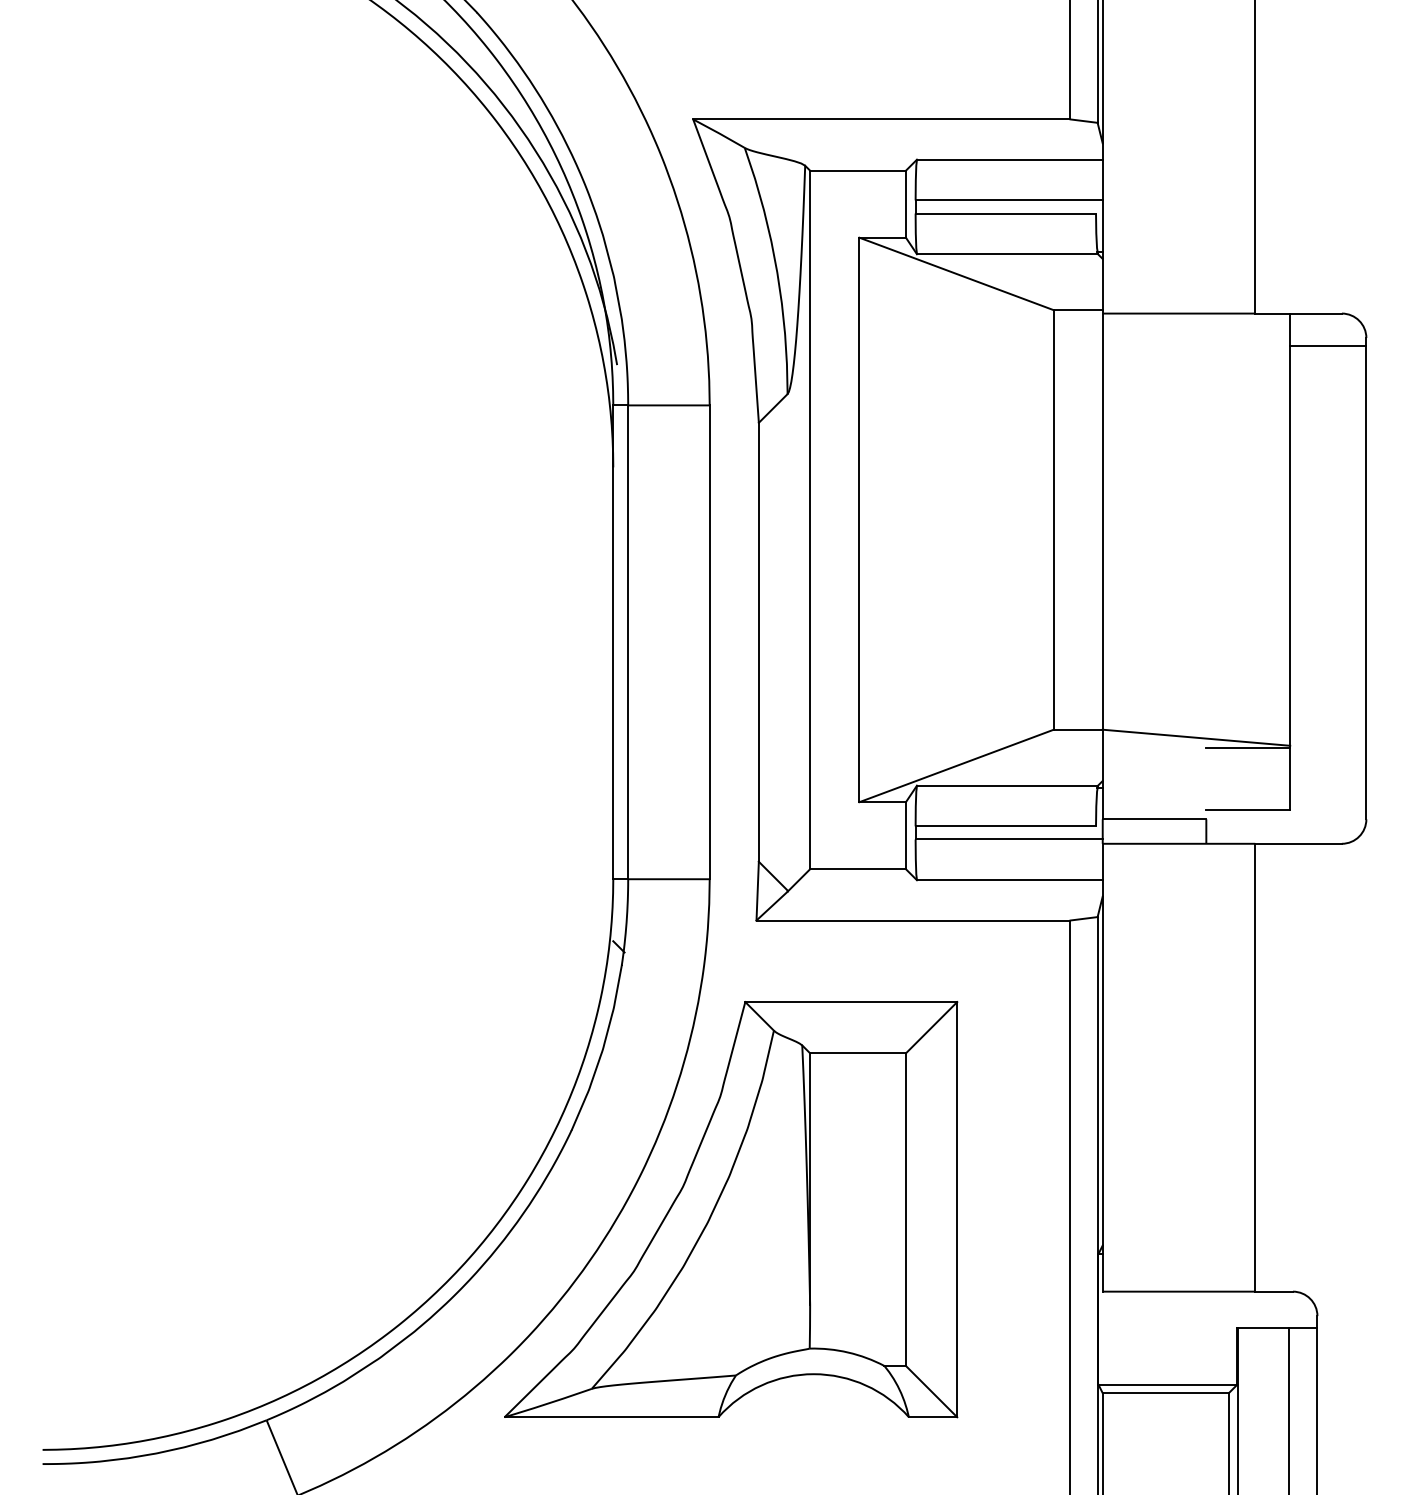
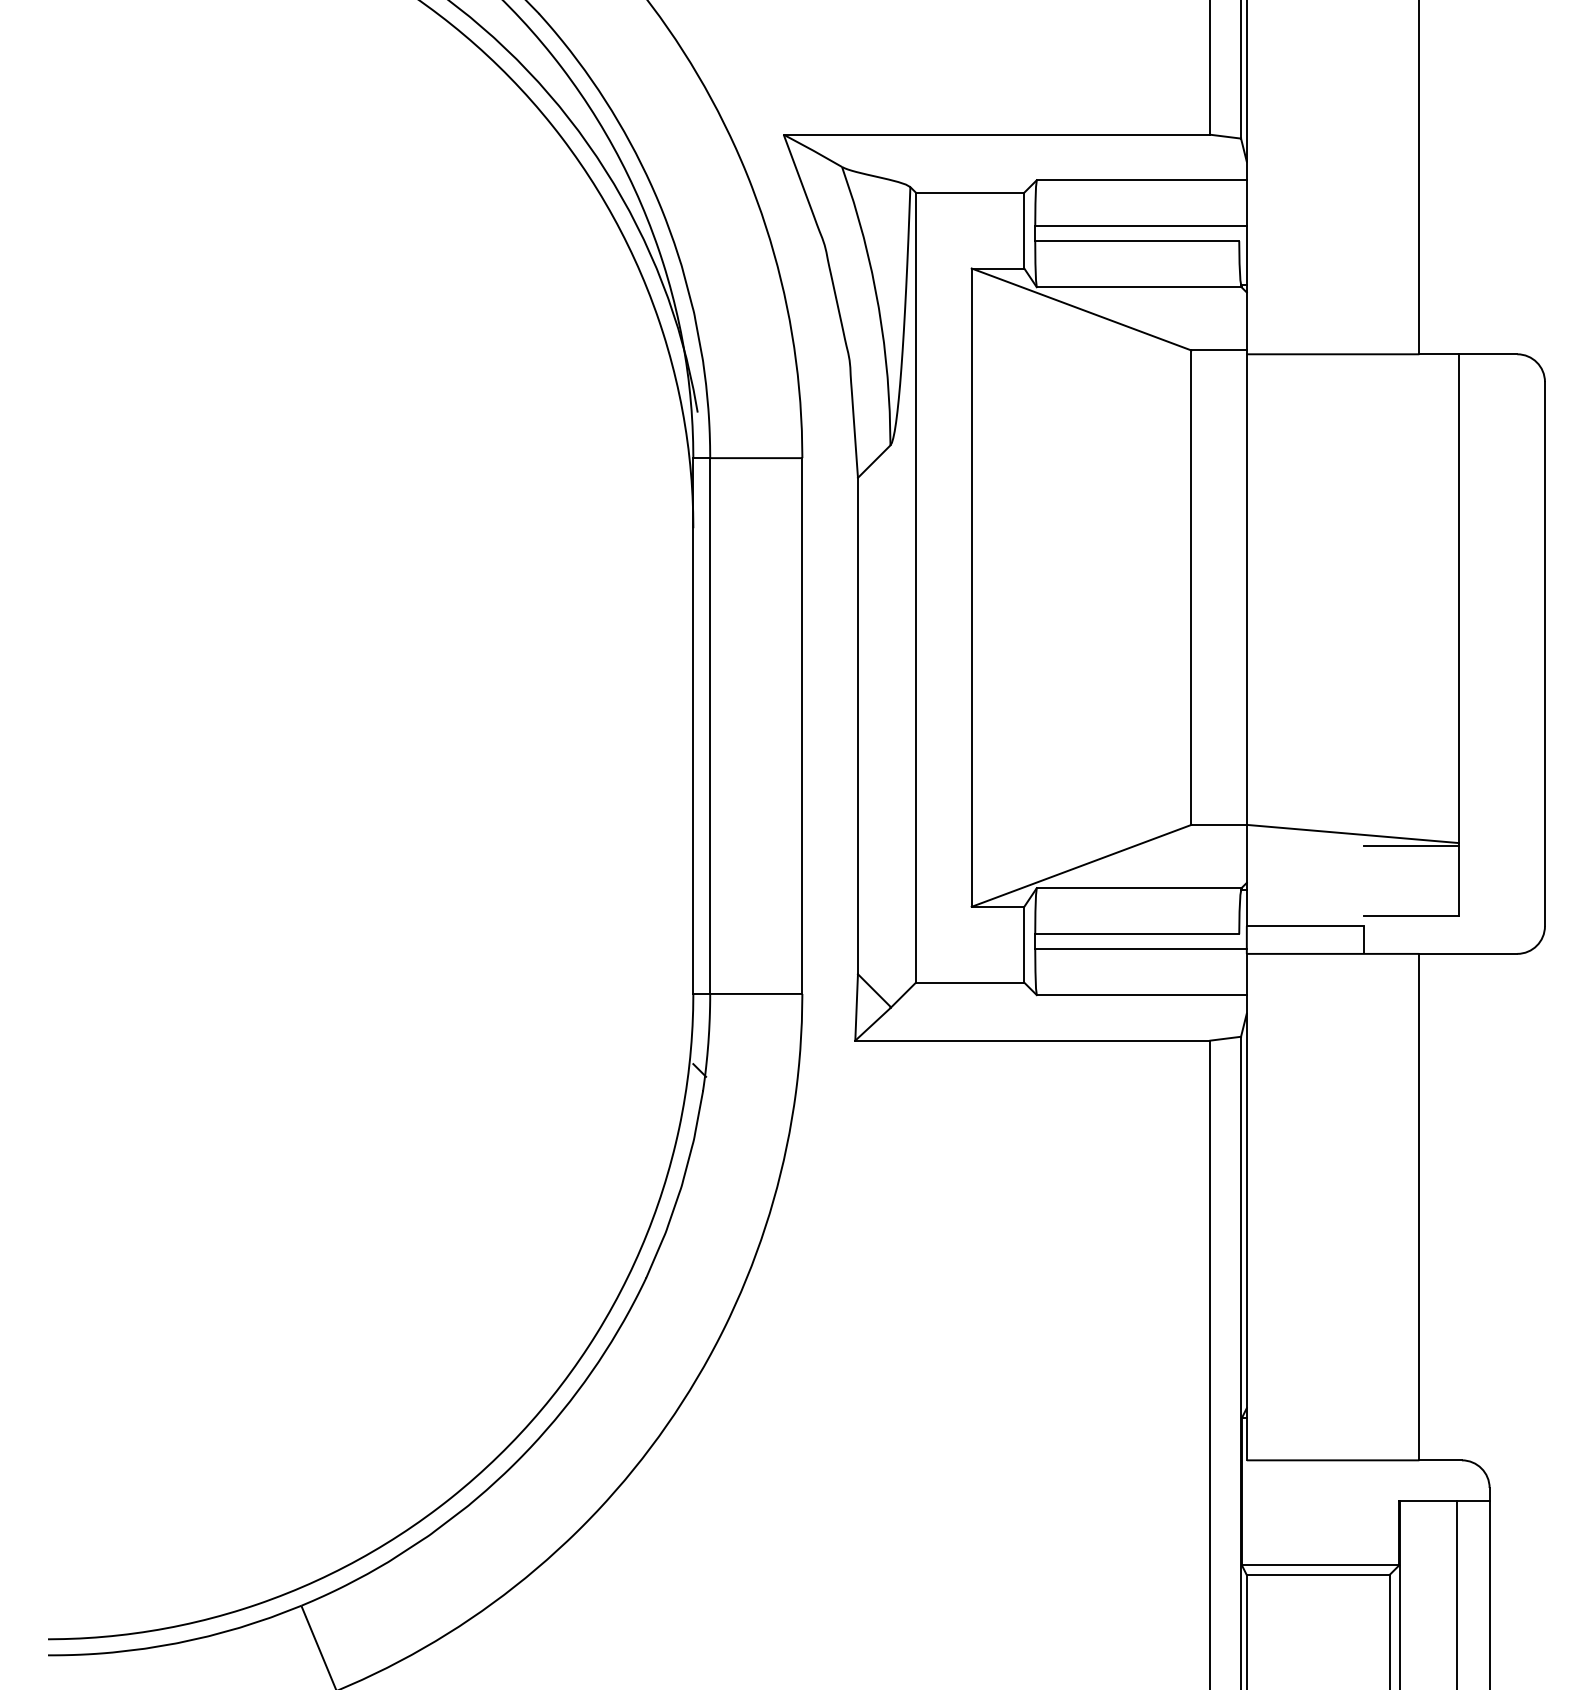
line: (1327, 346) -> (1501, 391), removed
part: (731, 1209) -> (826, 1367), removed

